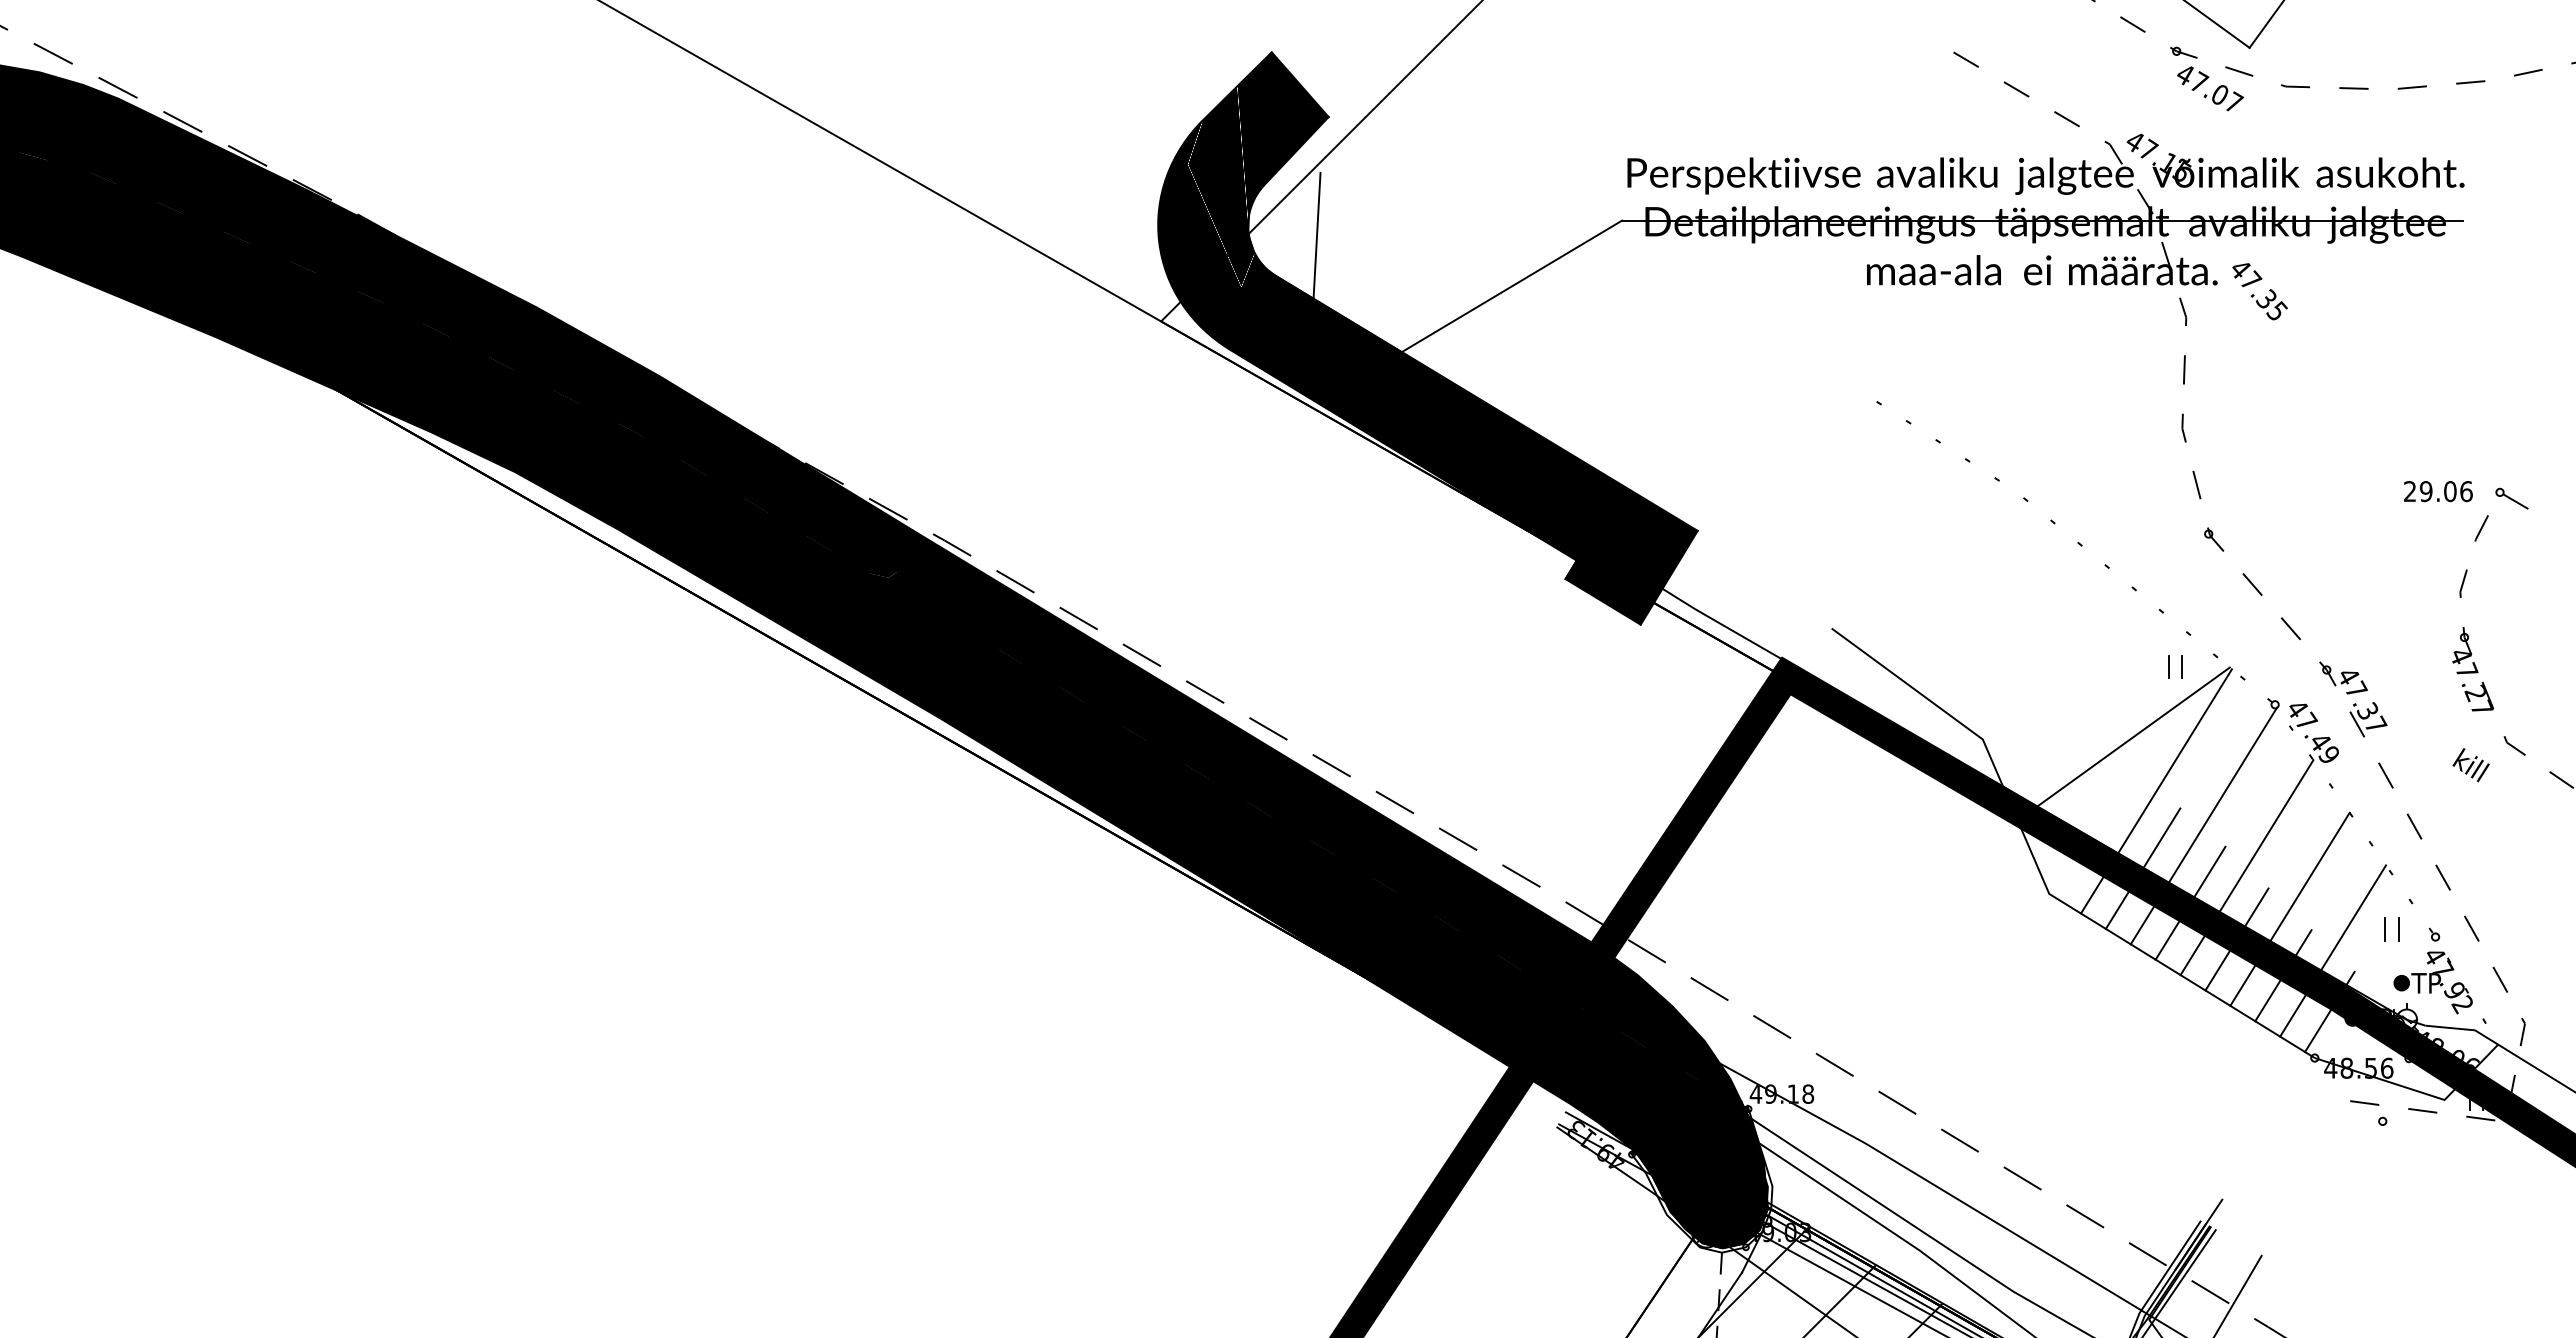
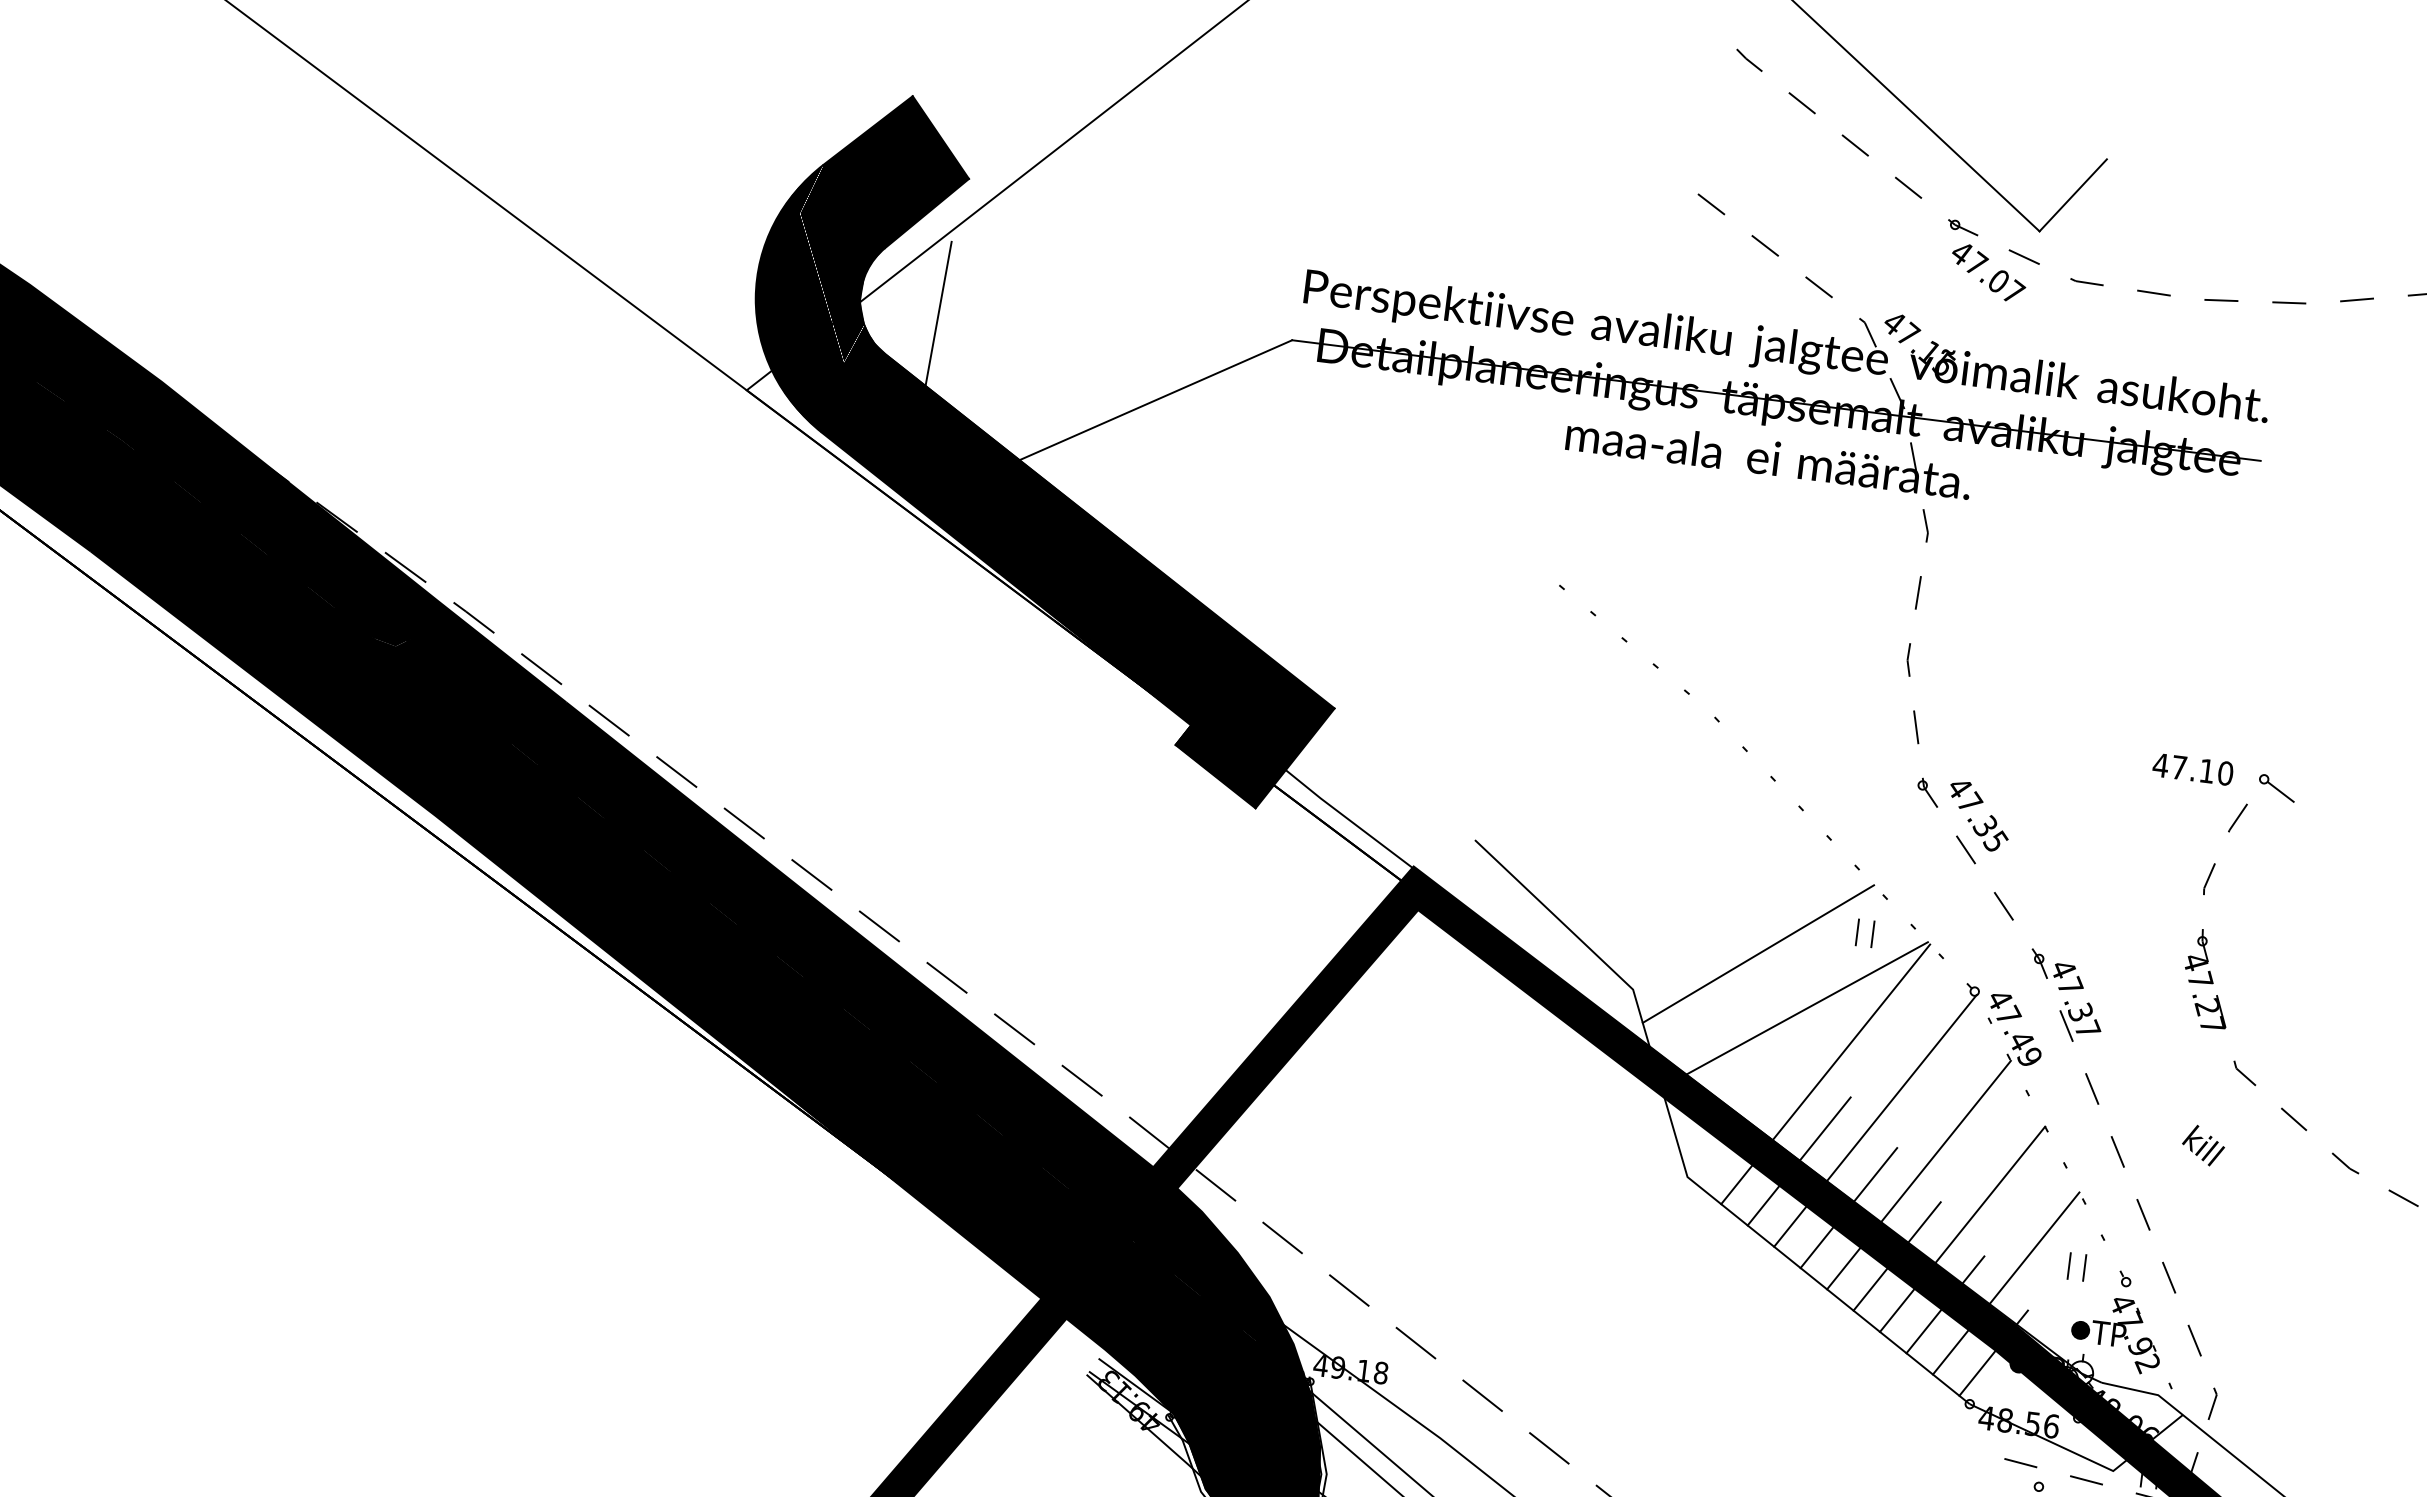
text: (2259, 291) -> (1978, 816), moved
text: (2437, 491) -> (2192, 769), 29.06 -> 47.10
line: (2085, 695) -> (1757, 953), added
text: (2470, 765) -> (2202, 1145), moved

